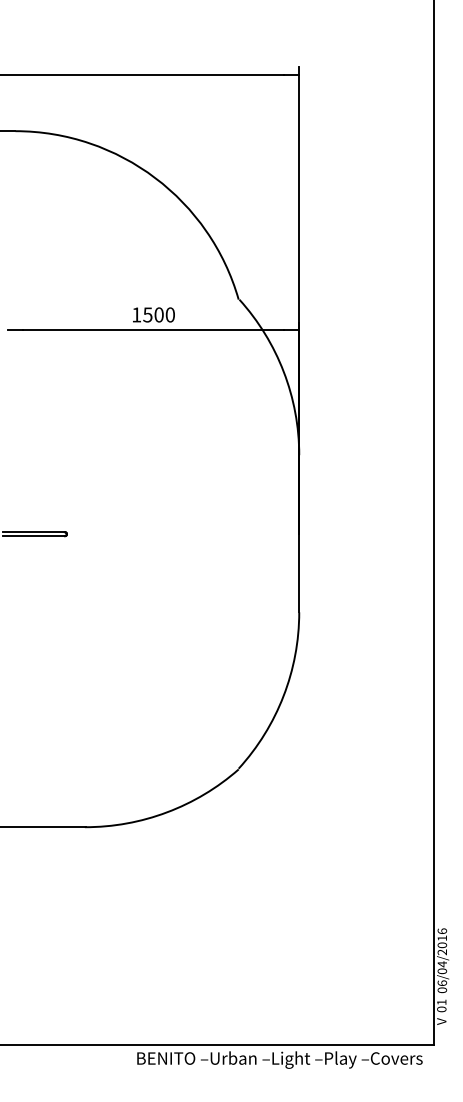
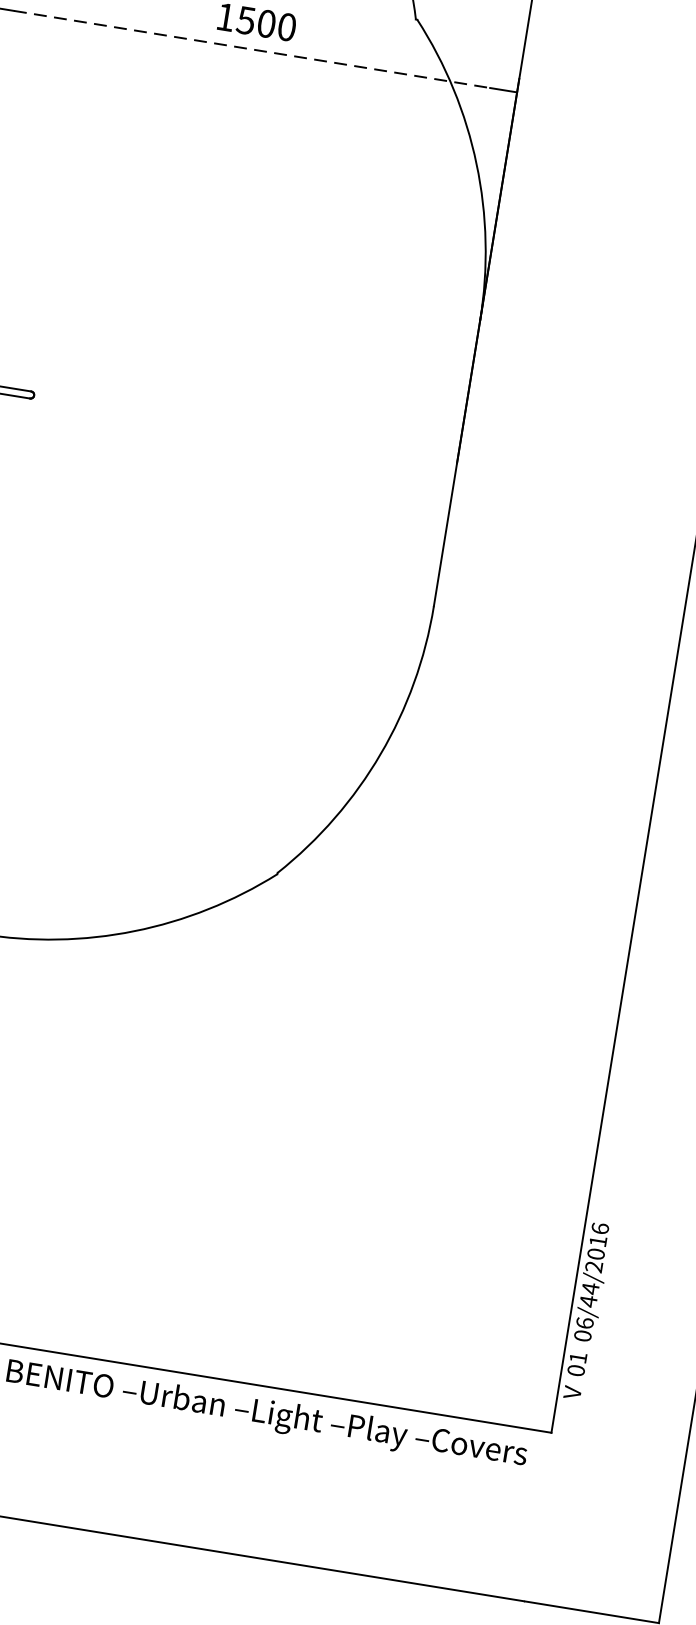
line: (153, 329) -> (252, 48), solid -> dashed
text: (442, 971) -> (588, 1301), 06/04/2016 -> 06/44/2016

